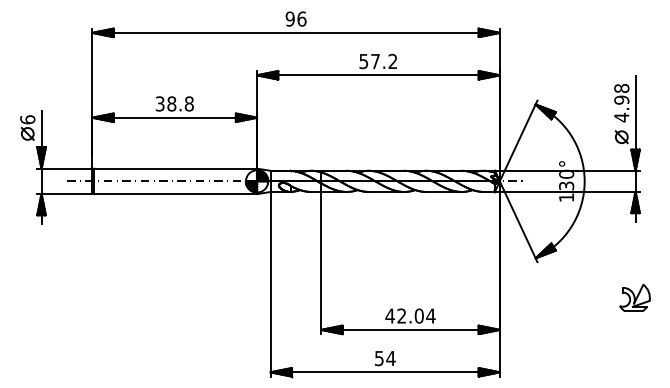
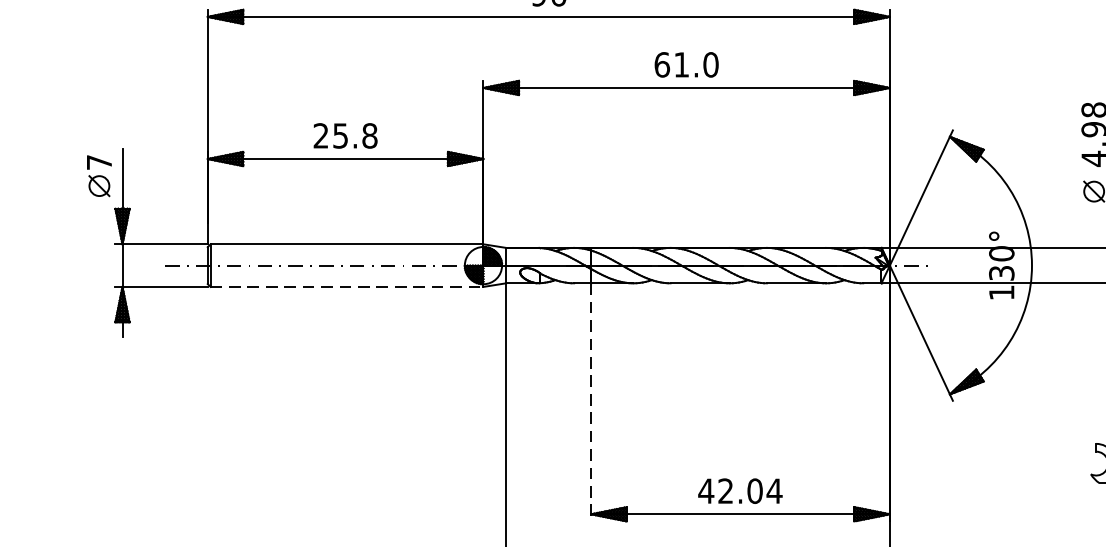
text: (378, 61) -> (686, 64), 57.2 -> 61.0
text: (165, 103) -> (330, 135), 38.8 -> 25.8
text: (27, 119) -> (98, 161), 6 -> 7
line: (176, 194) -> (348, 287), solid -> dashed
line: (321, 263) -> (591, 403), solid -> dashed

